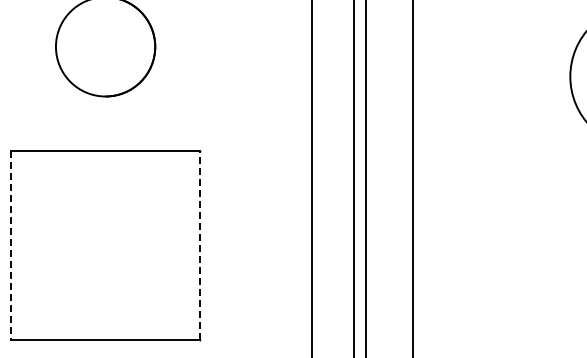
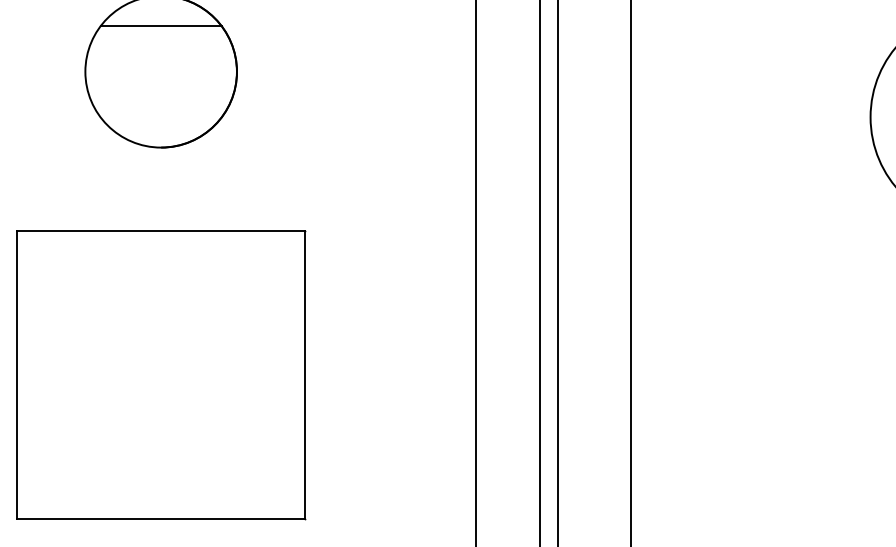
line: (105, 17) -> (161, 26), added
line: (199, 244) -> (304, 373), dashed -> solid
line: (11, 245) -> (17, 375), dashed -> solid

